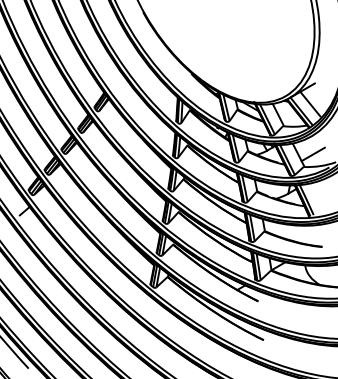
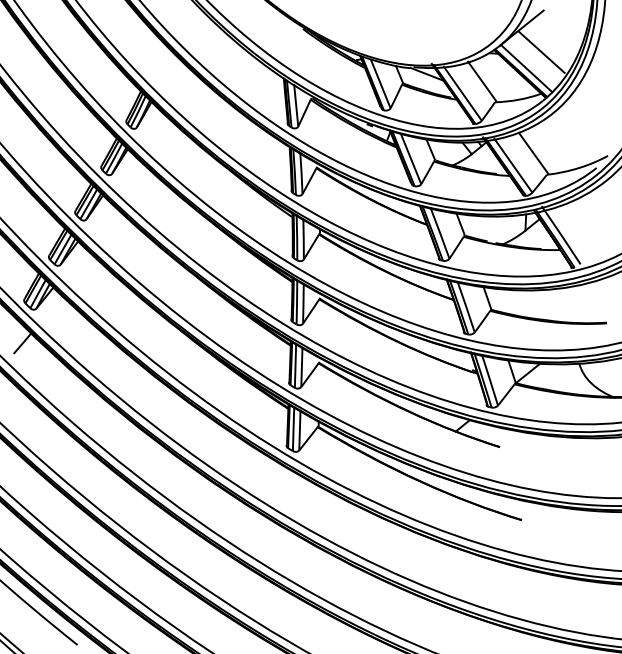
line: (312, 154) -> (560, 148), removed

